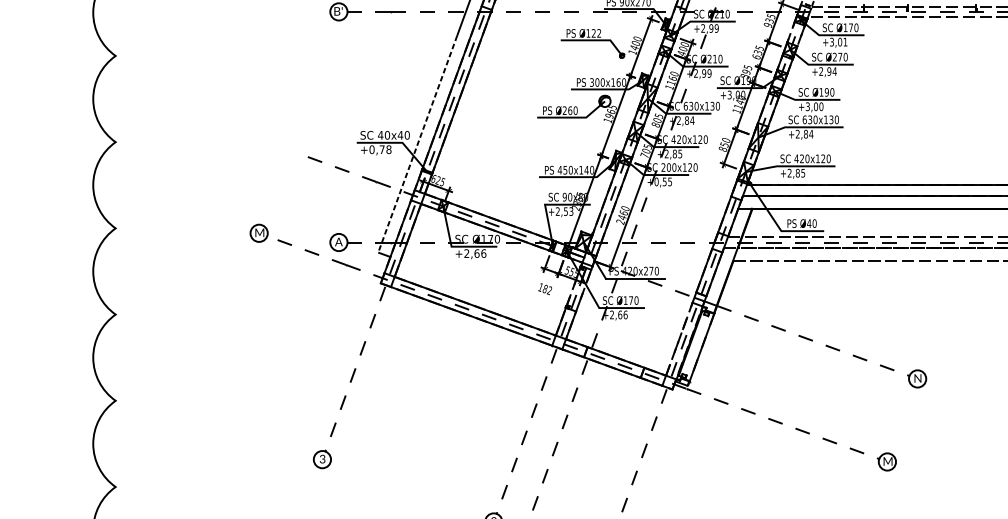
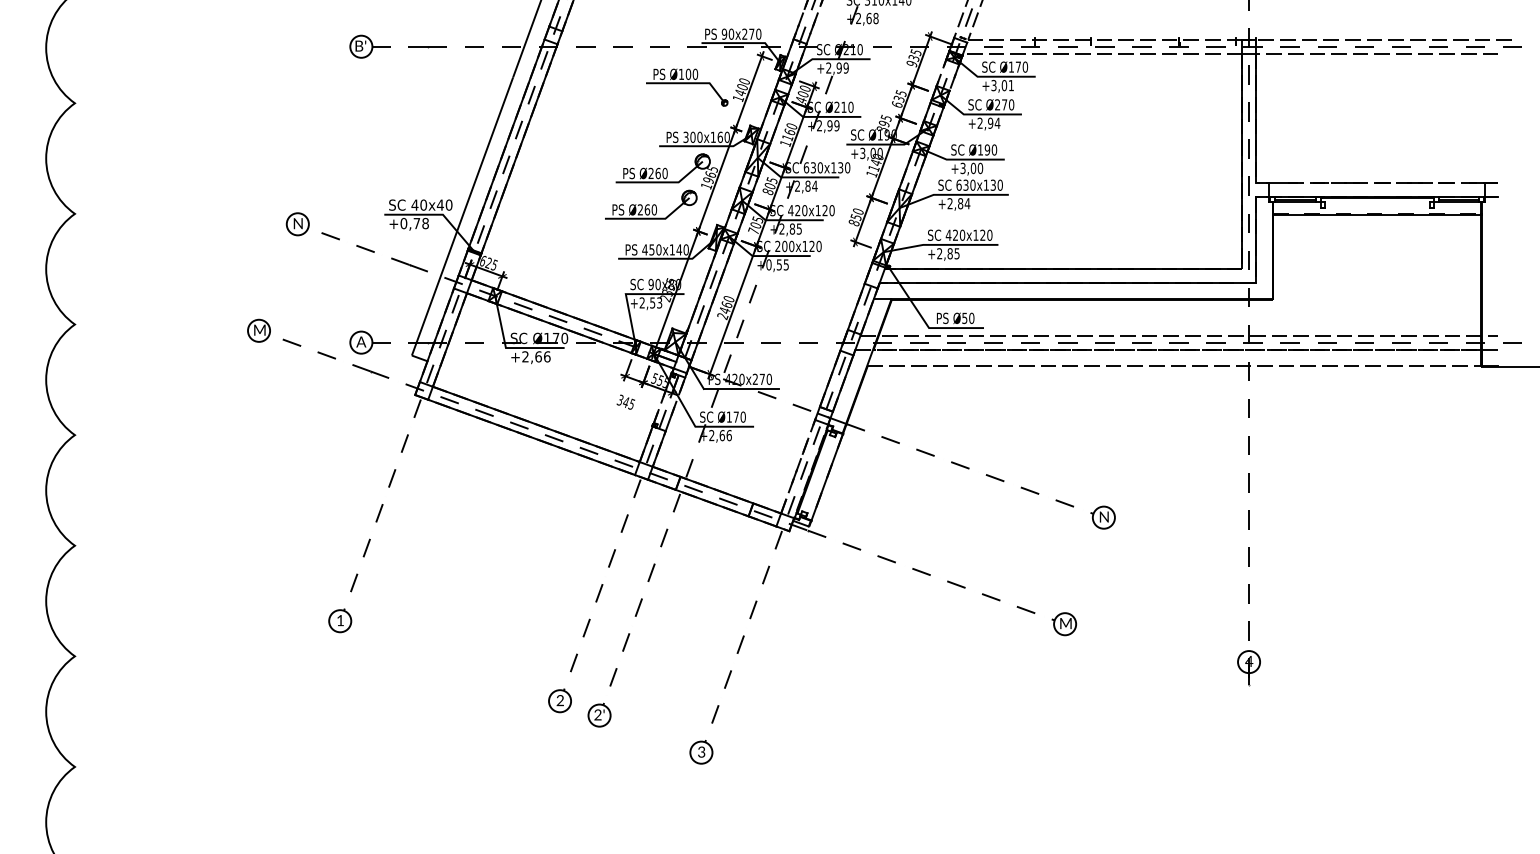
text: (596, 32) -> (691, 73), Ø122 -> Ø100
part: (565, 134) -> (651, 204), added
line: (417, 144) -> (462, 216), dashed -> solid
part: (289, 150) -> (297, 224), added
text: (808, 223) -> (964, 318), Ø40 -> Ø50
text: (544, 289) -> (625, 402), 182 -> 345
text: (321, 459) -> (339, 620), 3 -> 1

